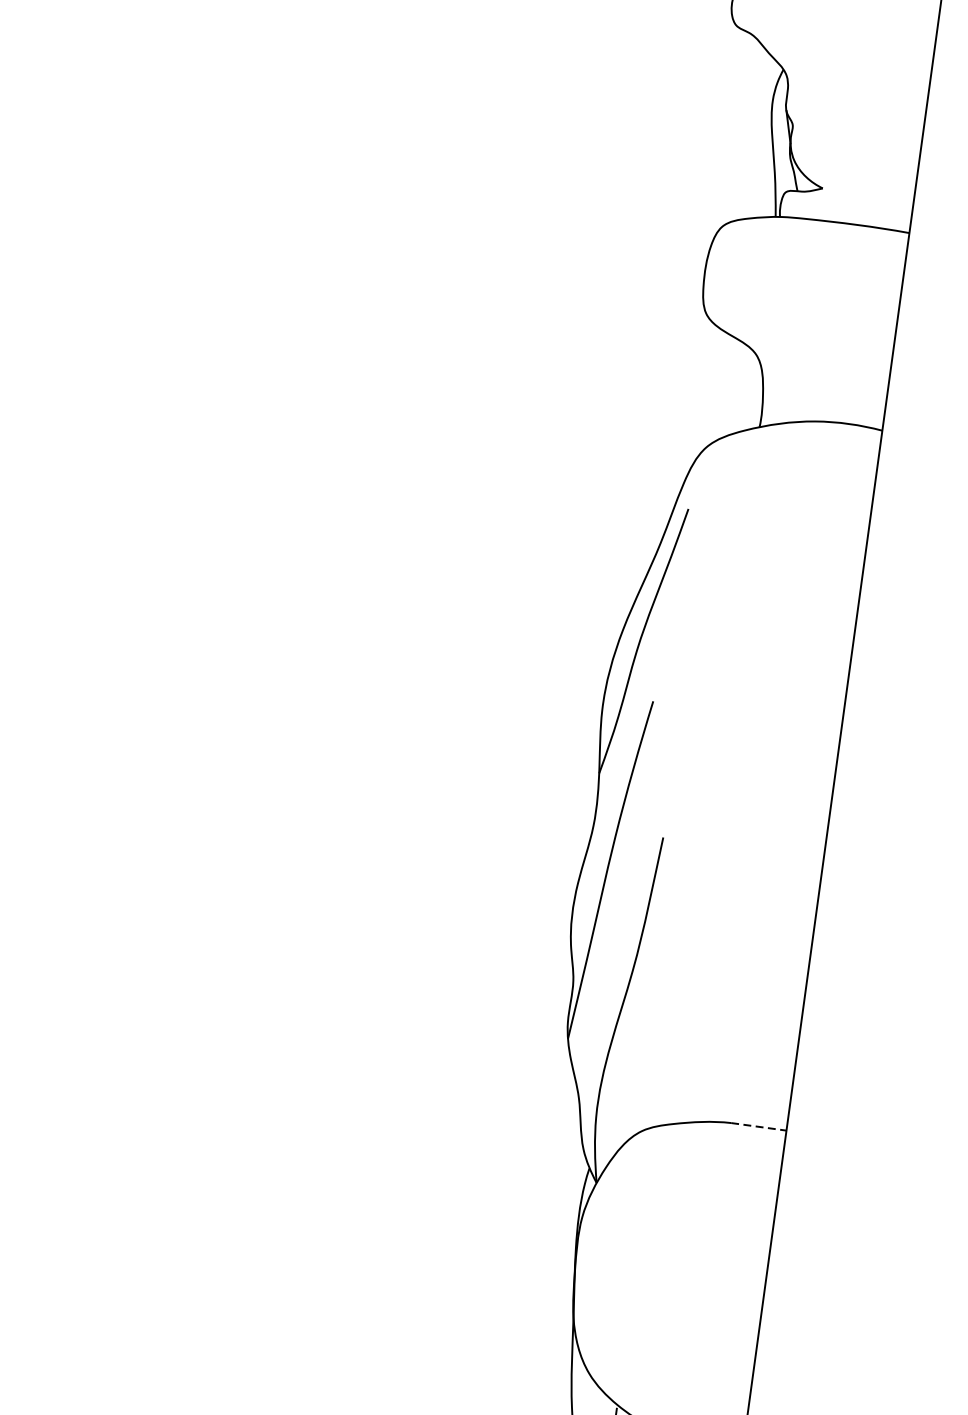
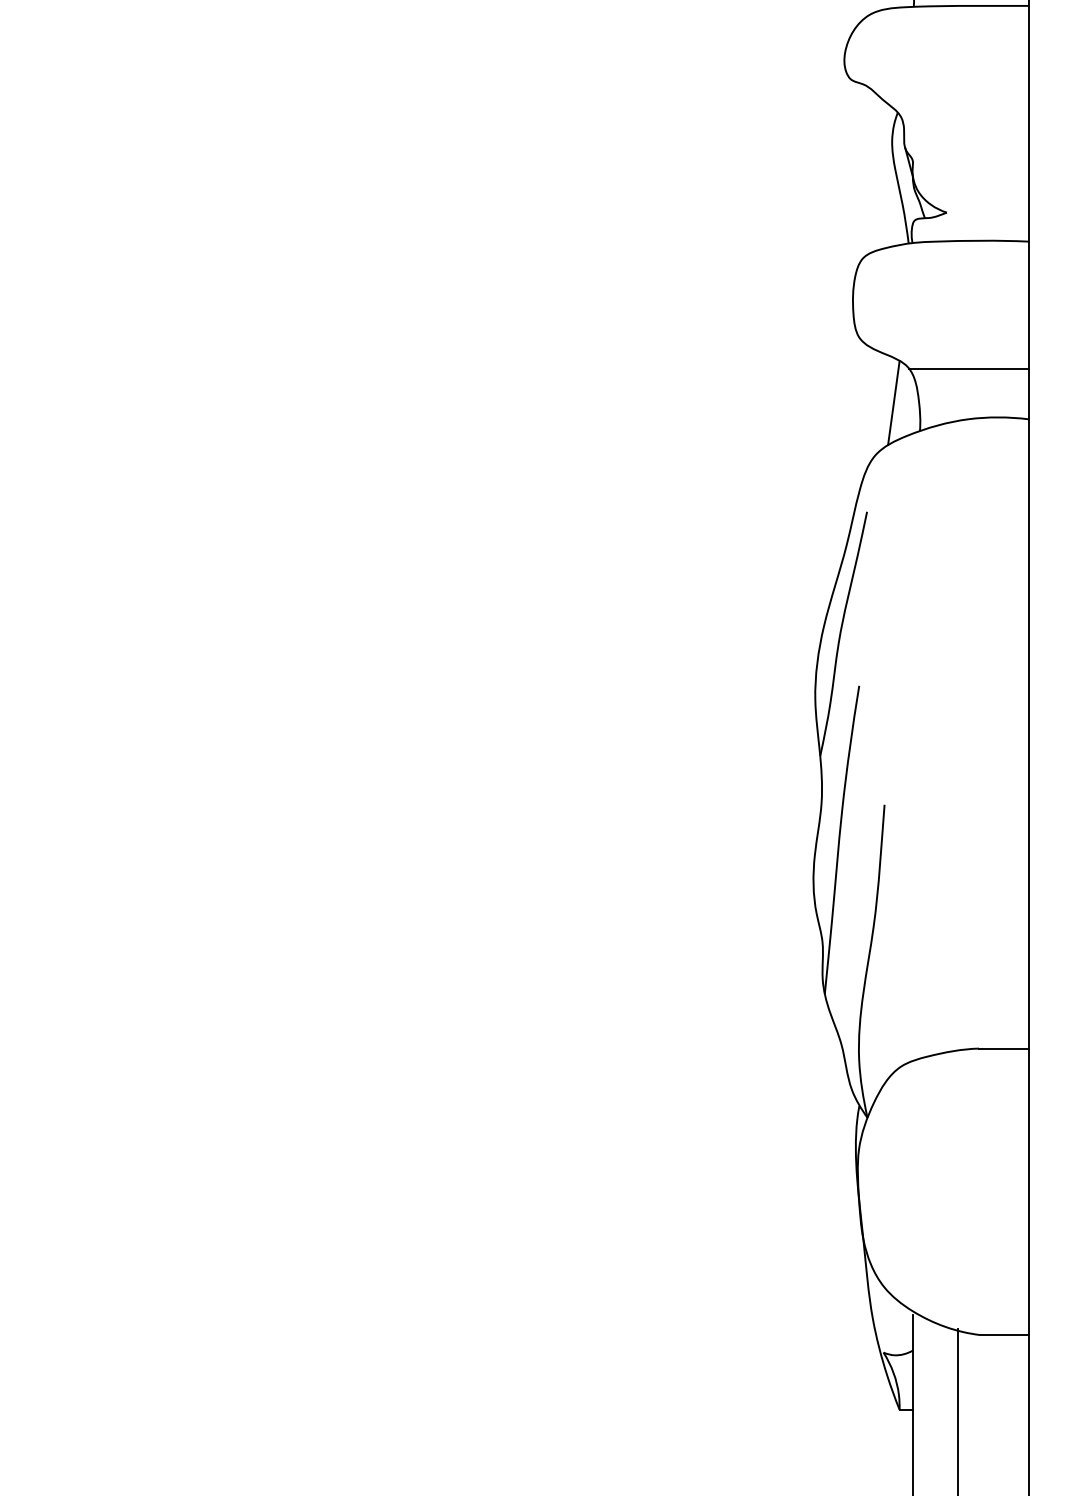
line: (823, 365) -> (968, 368), added
line: (734, 392) -> (893, 403), added
line: (758, 1126) -> (1003, 1048), dashed -> solid

